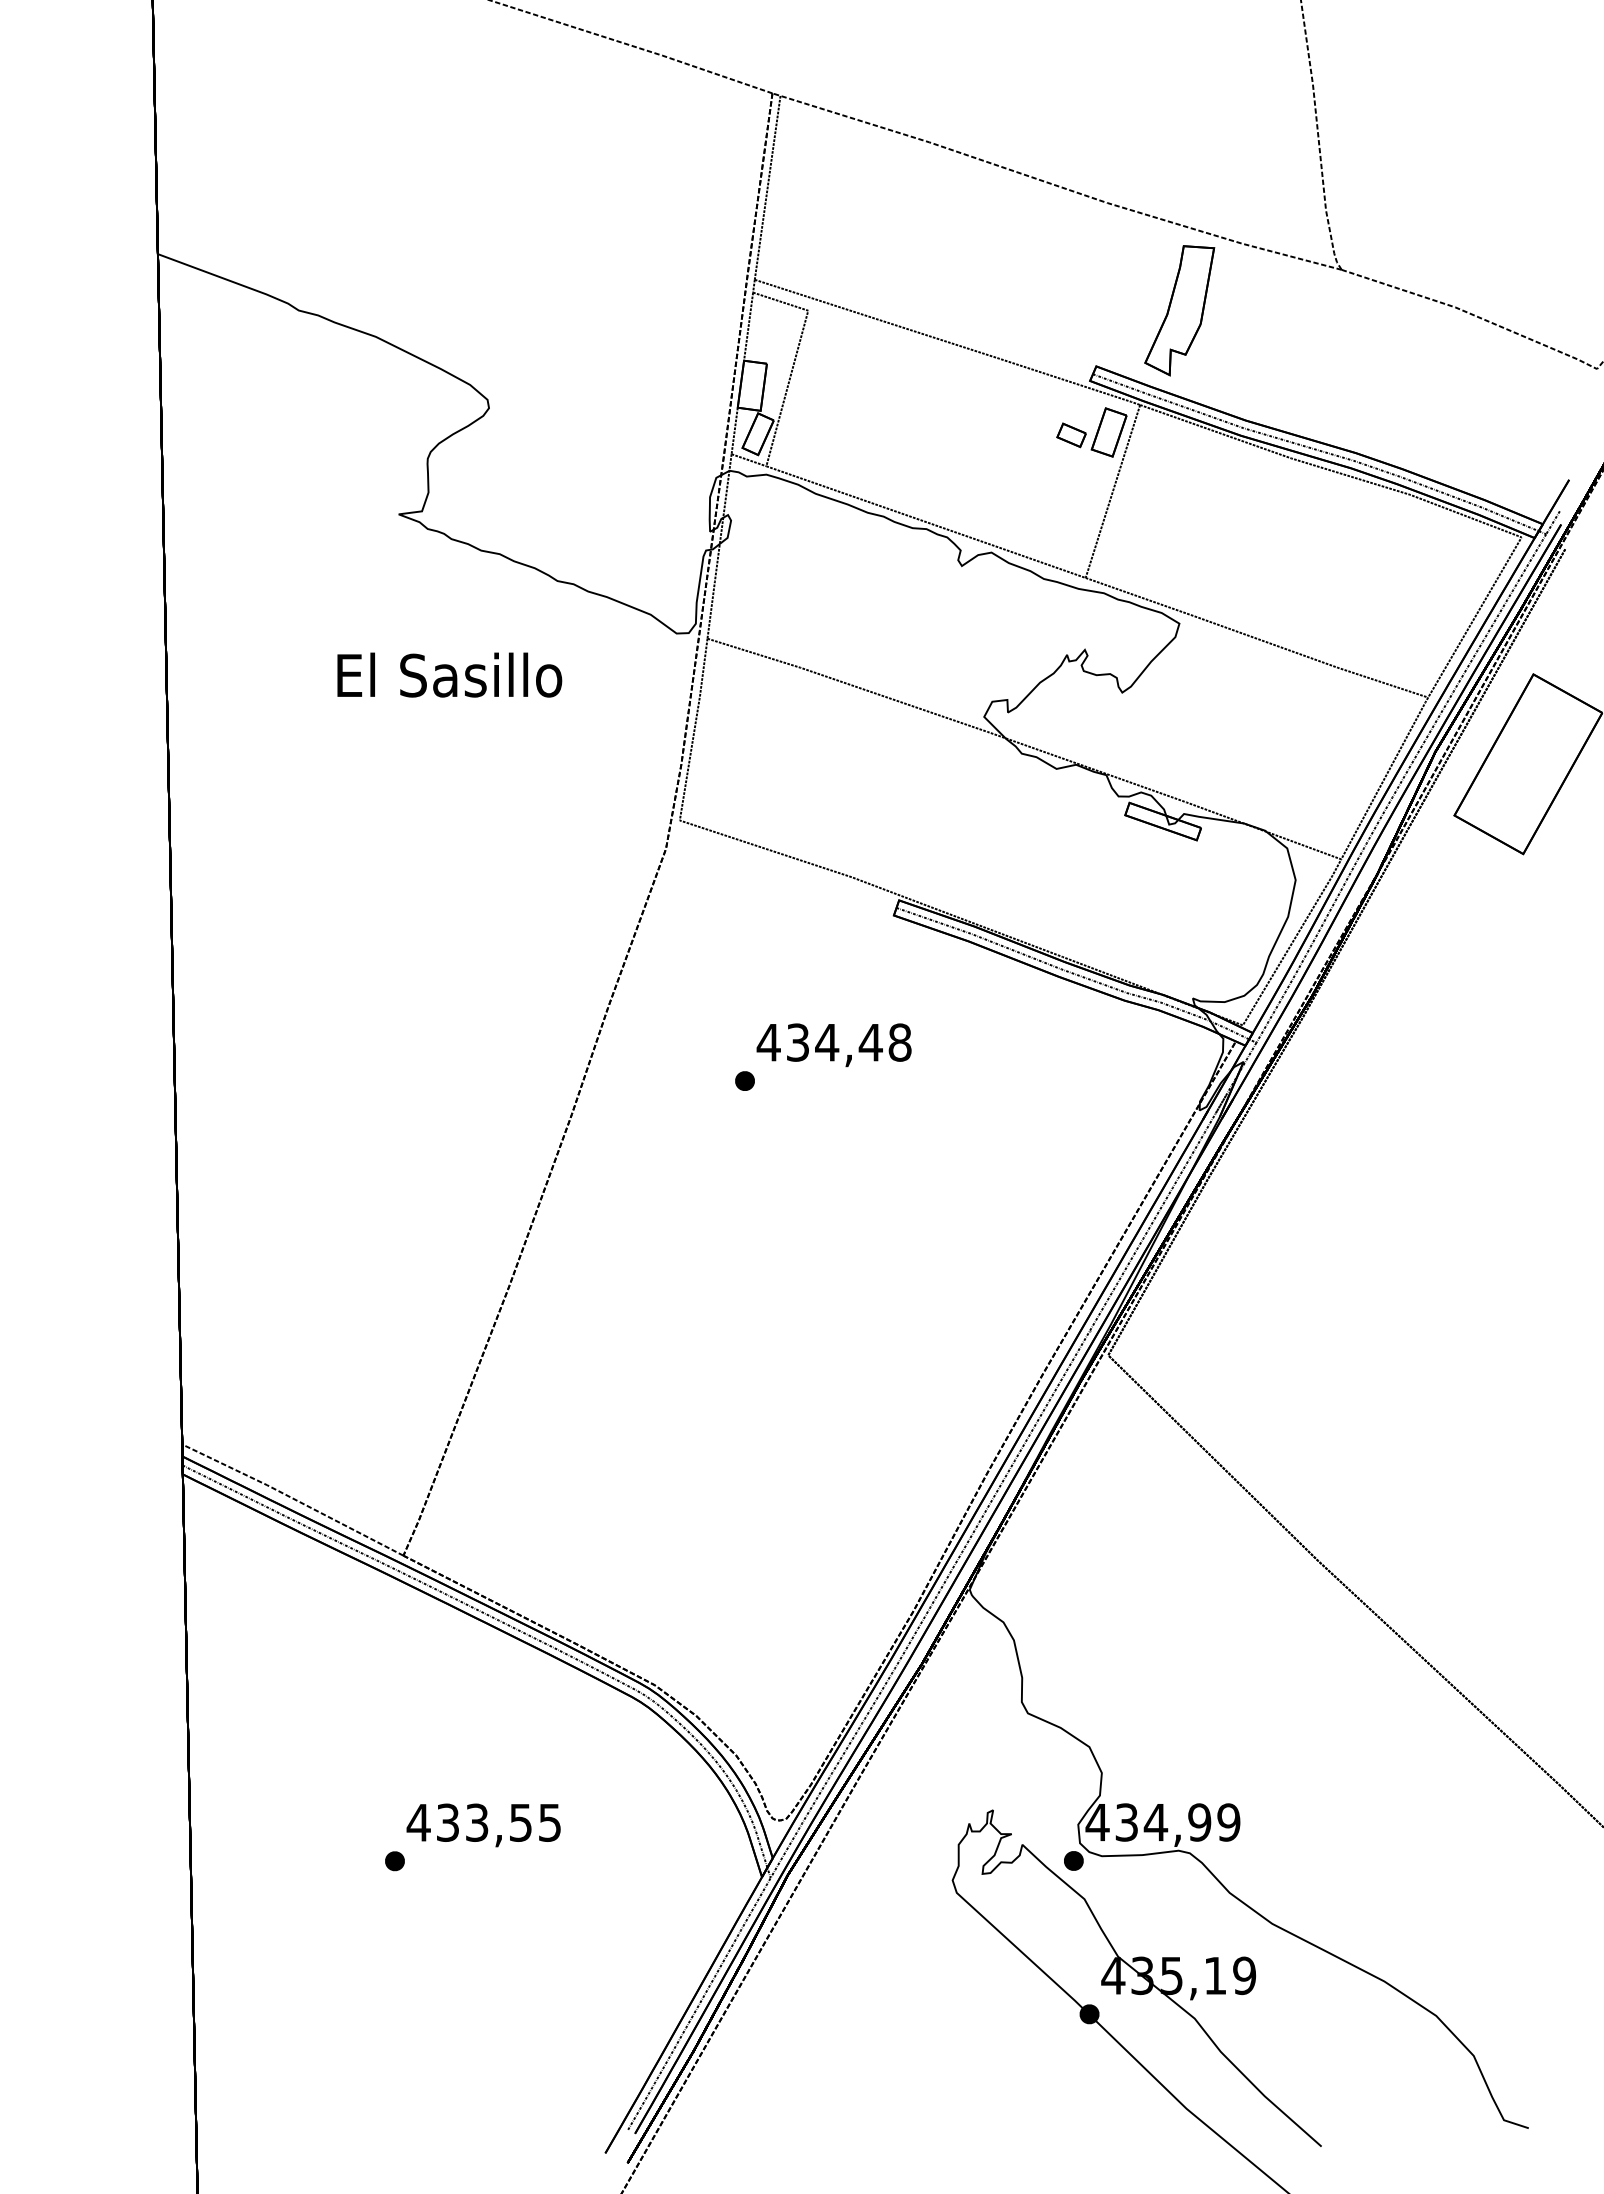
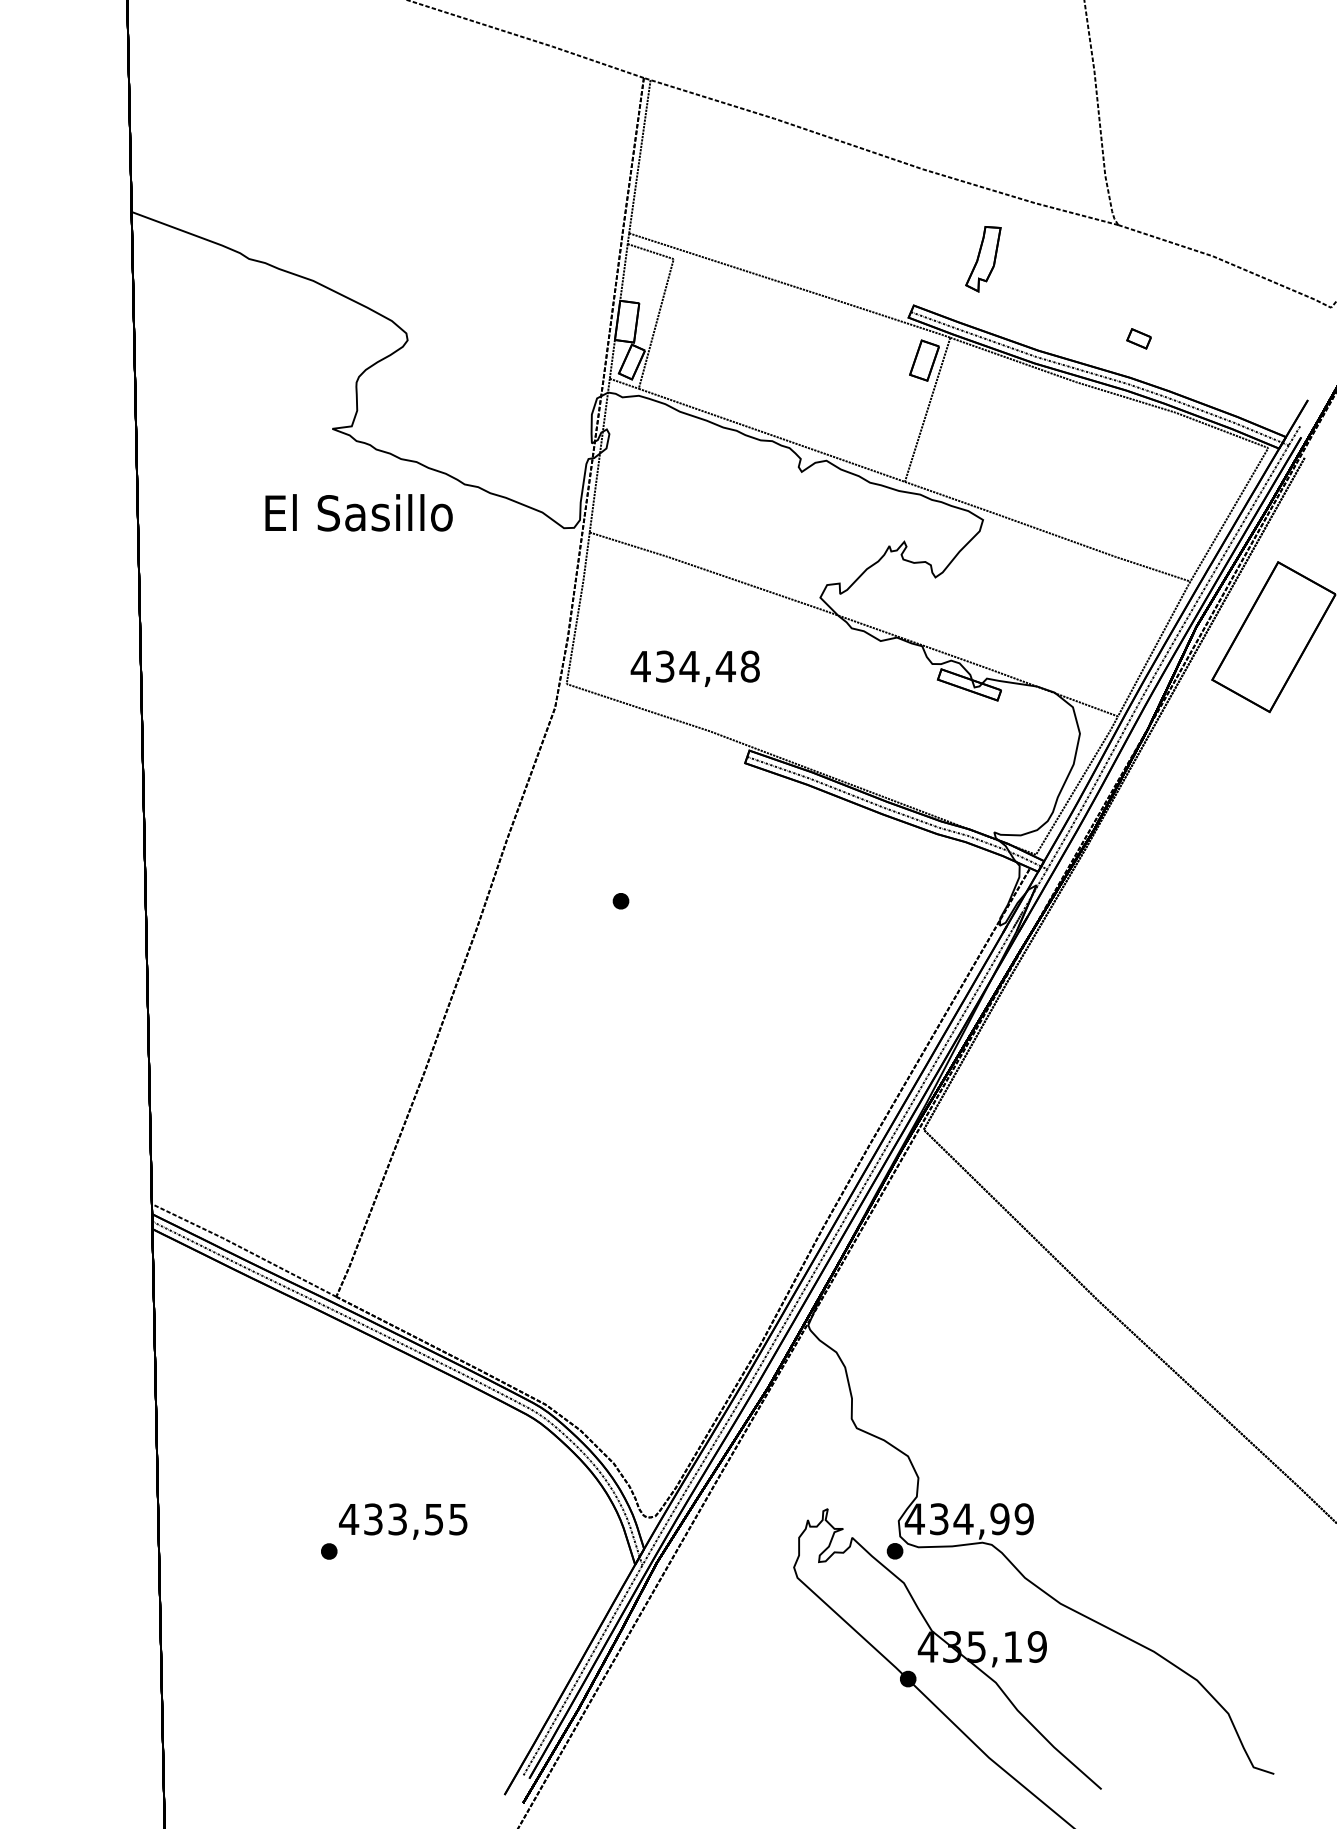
part: (1179, 310) -> (983, 258), size x0.6
part: (1071, 435) -> (1139, 338), moved
text: (449, 674) -> (358, 512), moved
text: (833, 1045) -> (694, 669), moved

